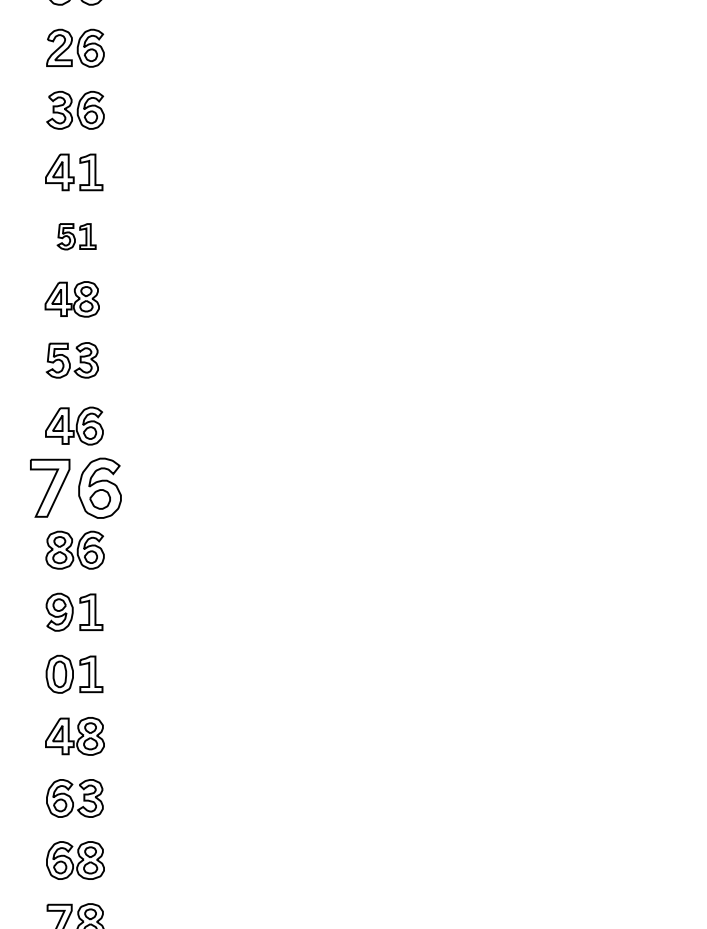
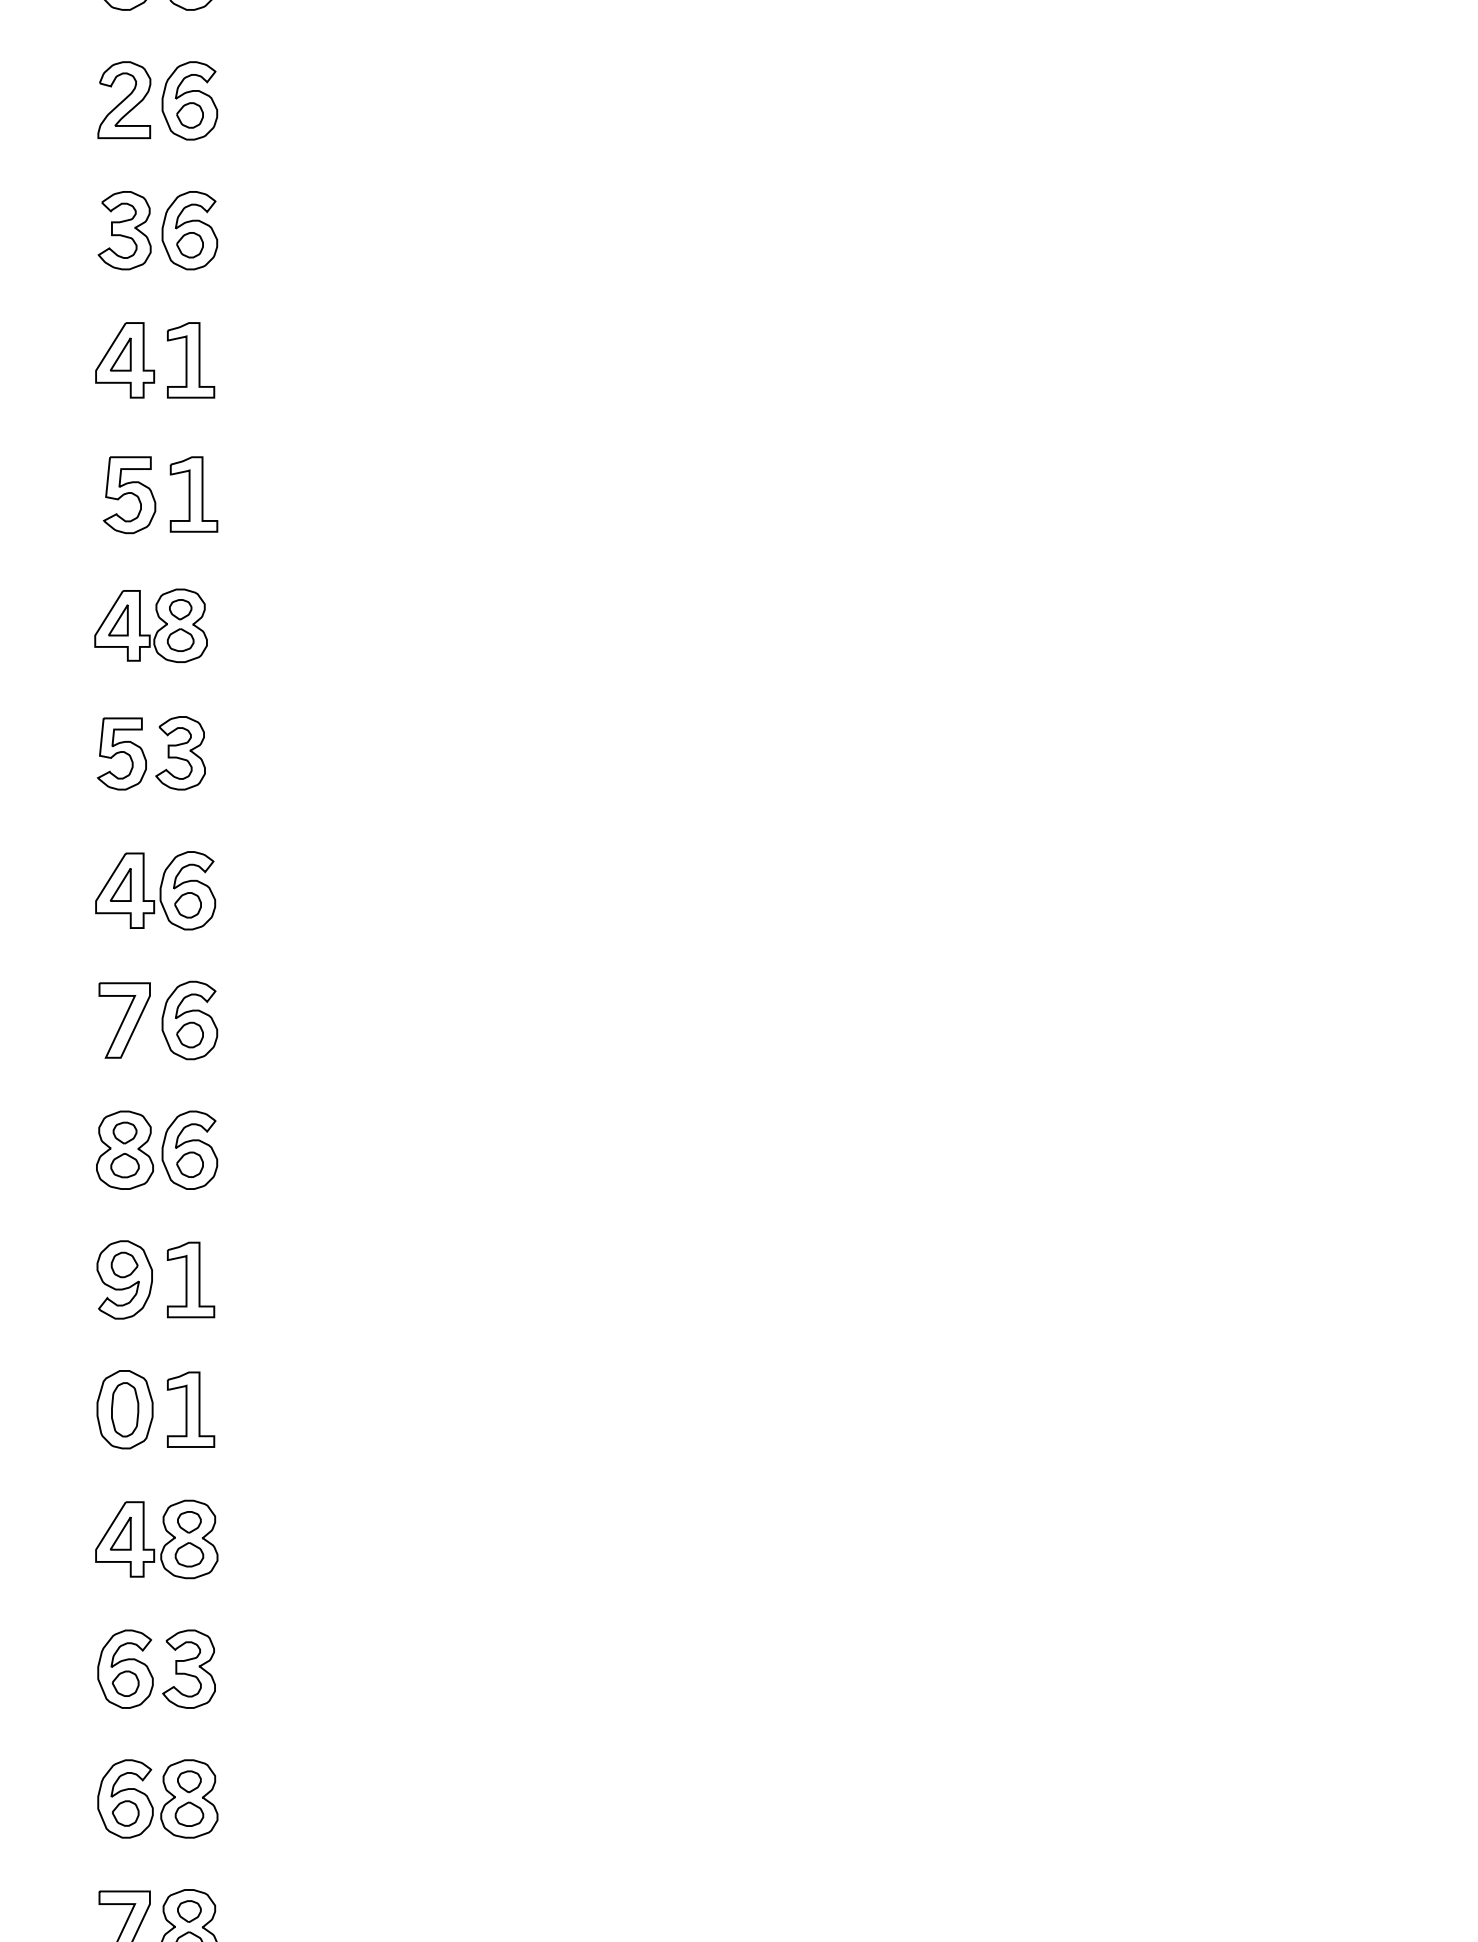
part: (76, 236) -> (159, 494), size x1.43
part: (75, 487) -> (157, 1019), size x0.62

